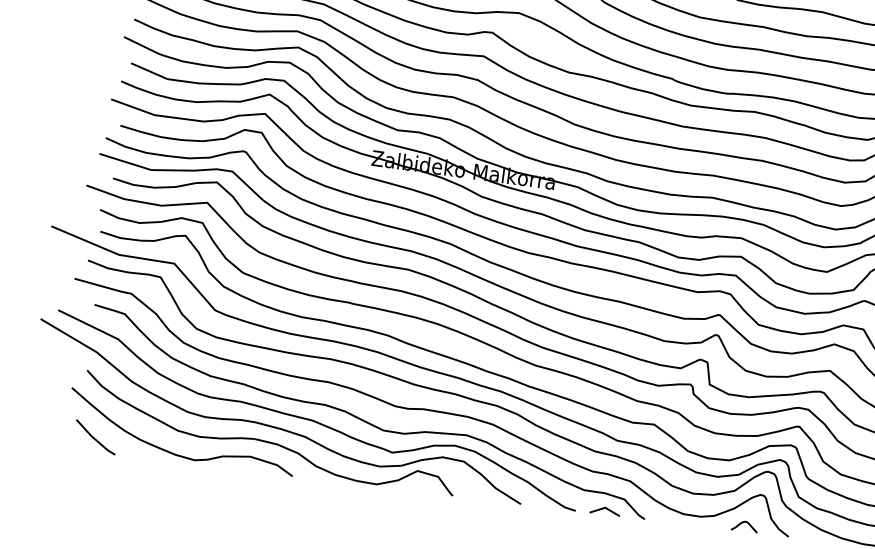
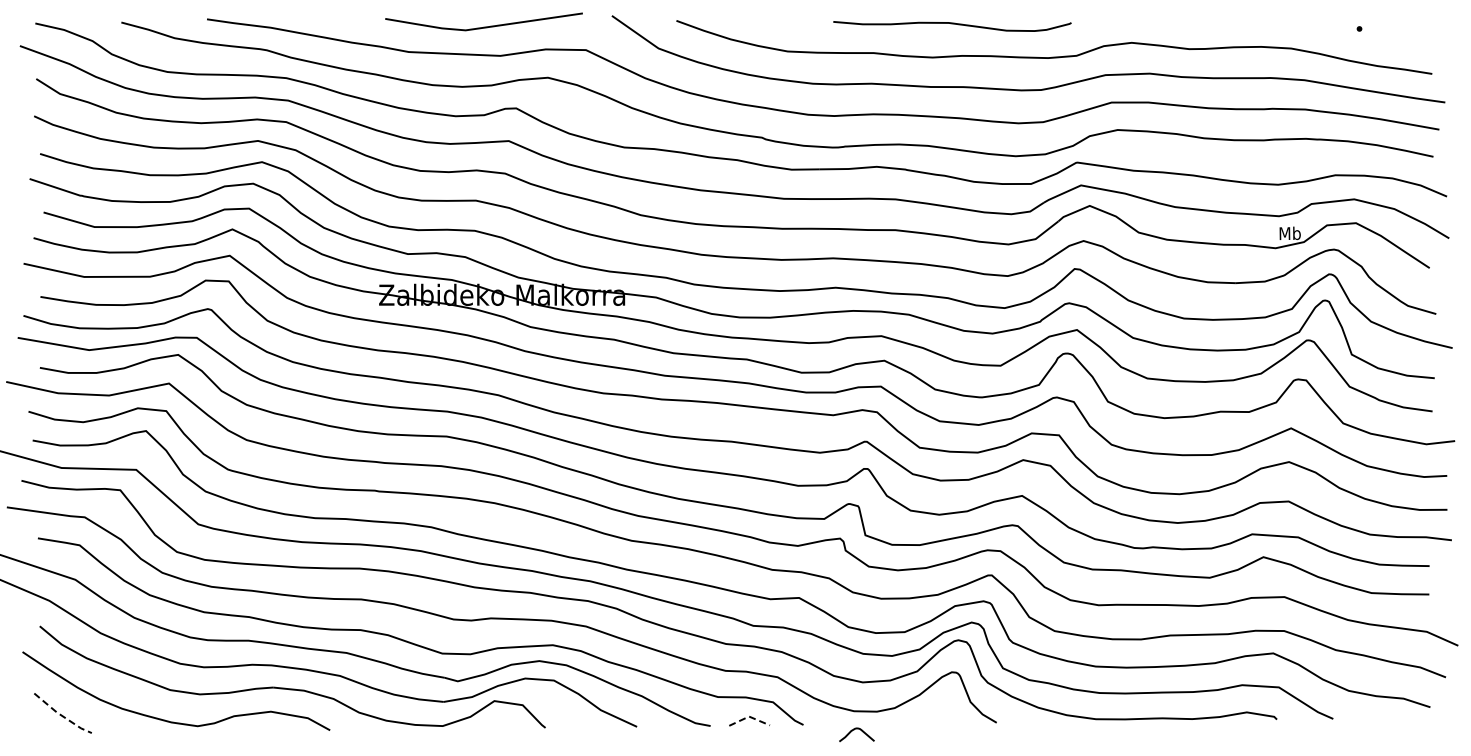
line: (94, 438) -> (61, 715), solid -> dashed
line: (605, 507) -> (749, 716), solid -> dashed
curve: (743, 523) -> (854, 730), moved

